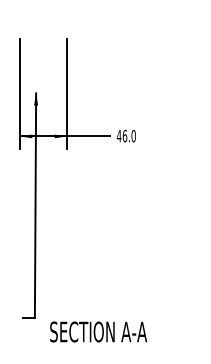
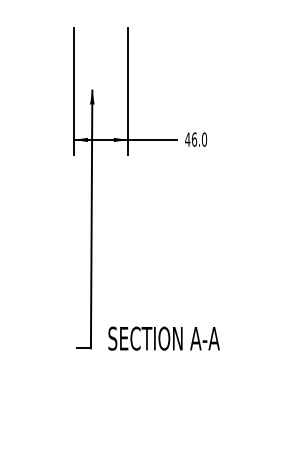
text: (98, 331) -> (163, 338), moved

